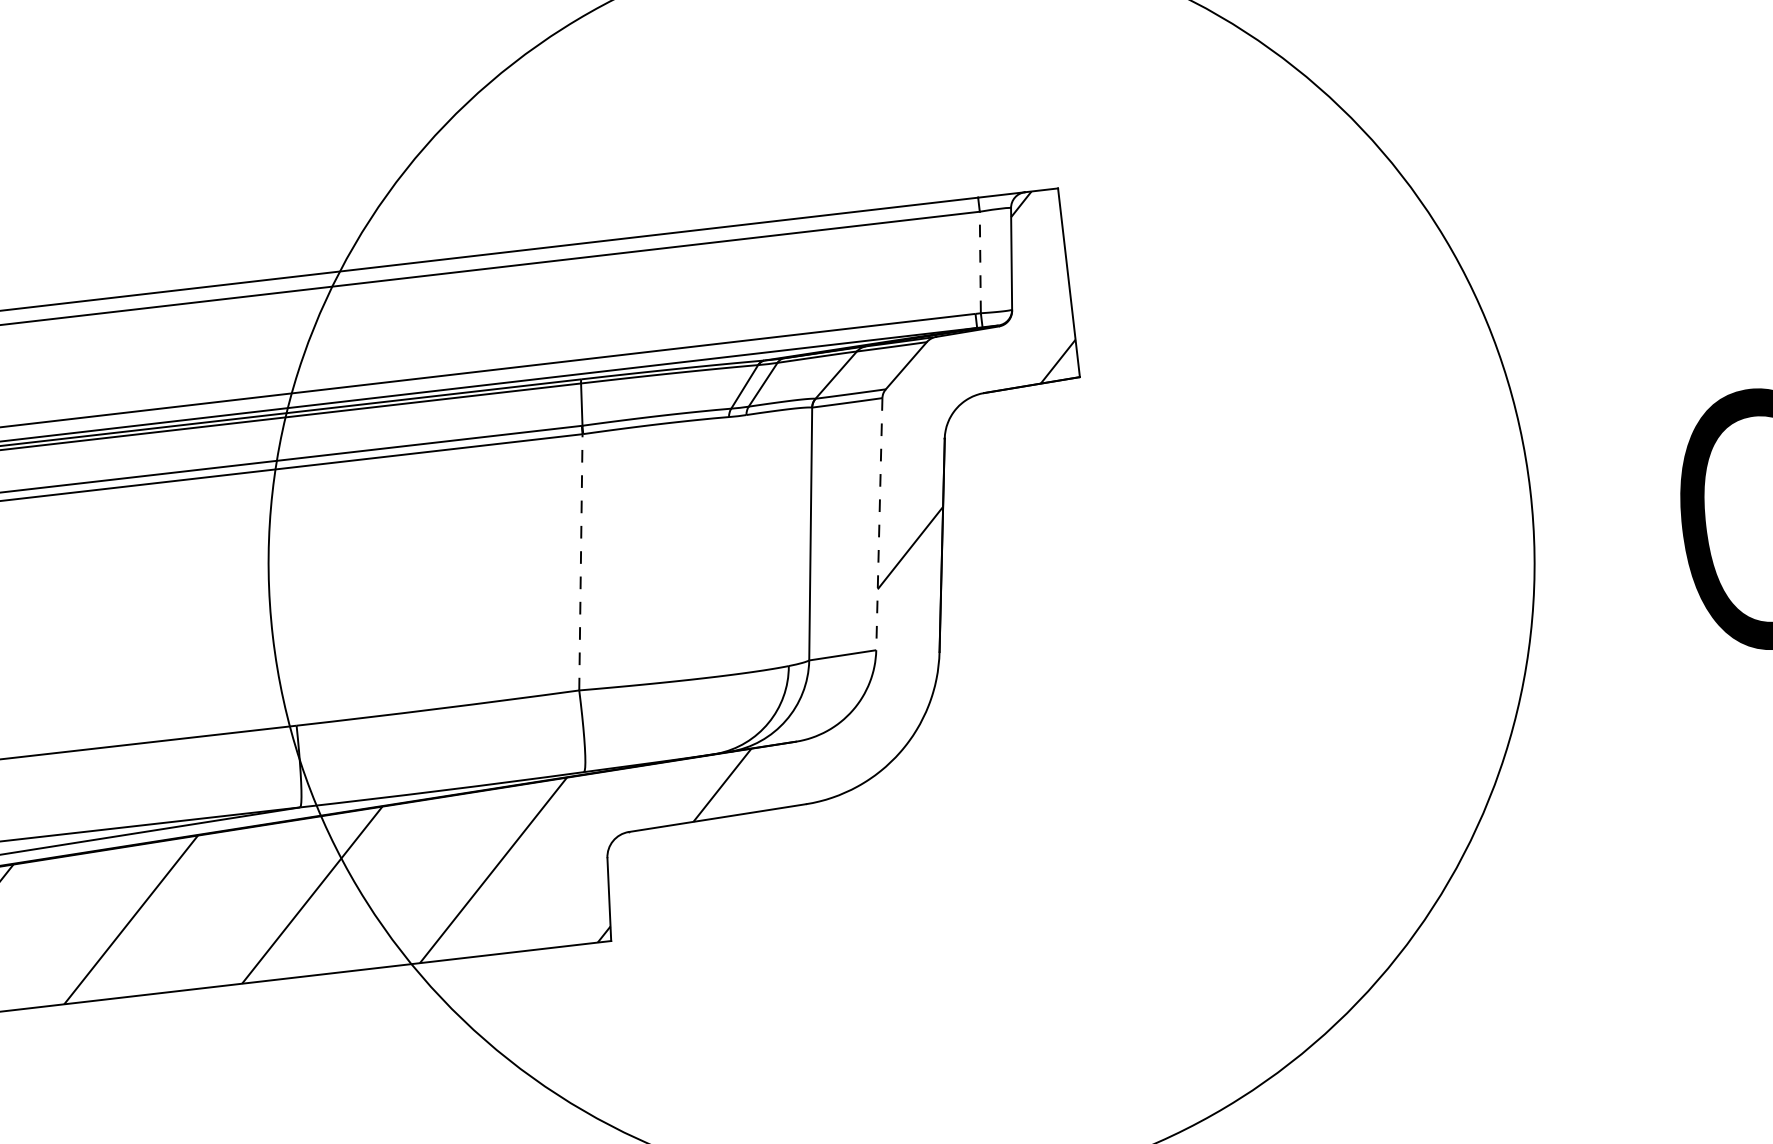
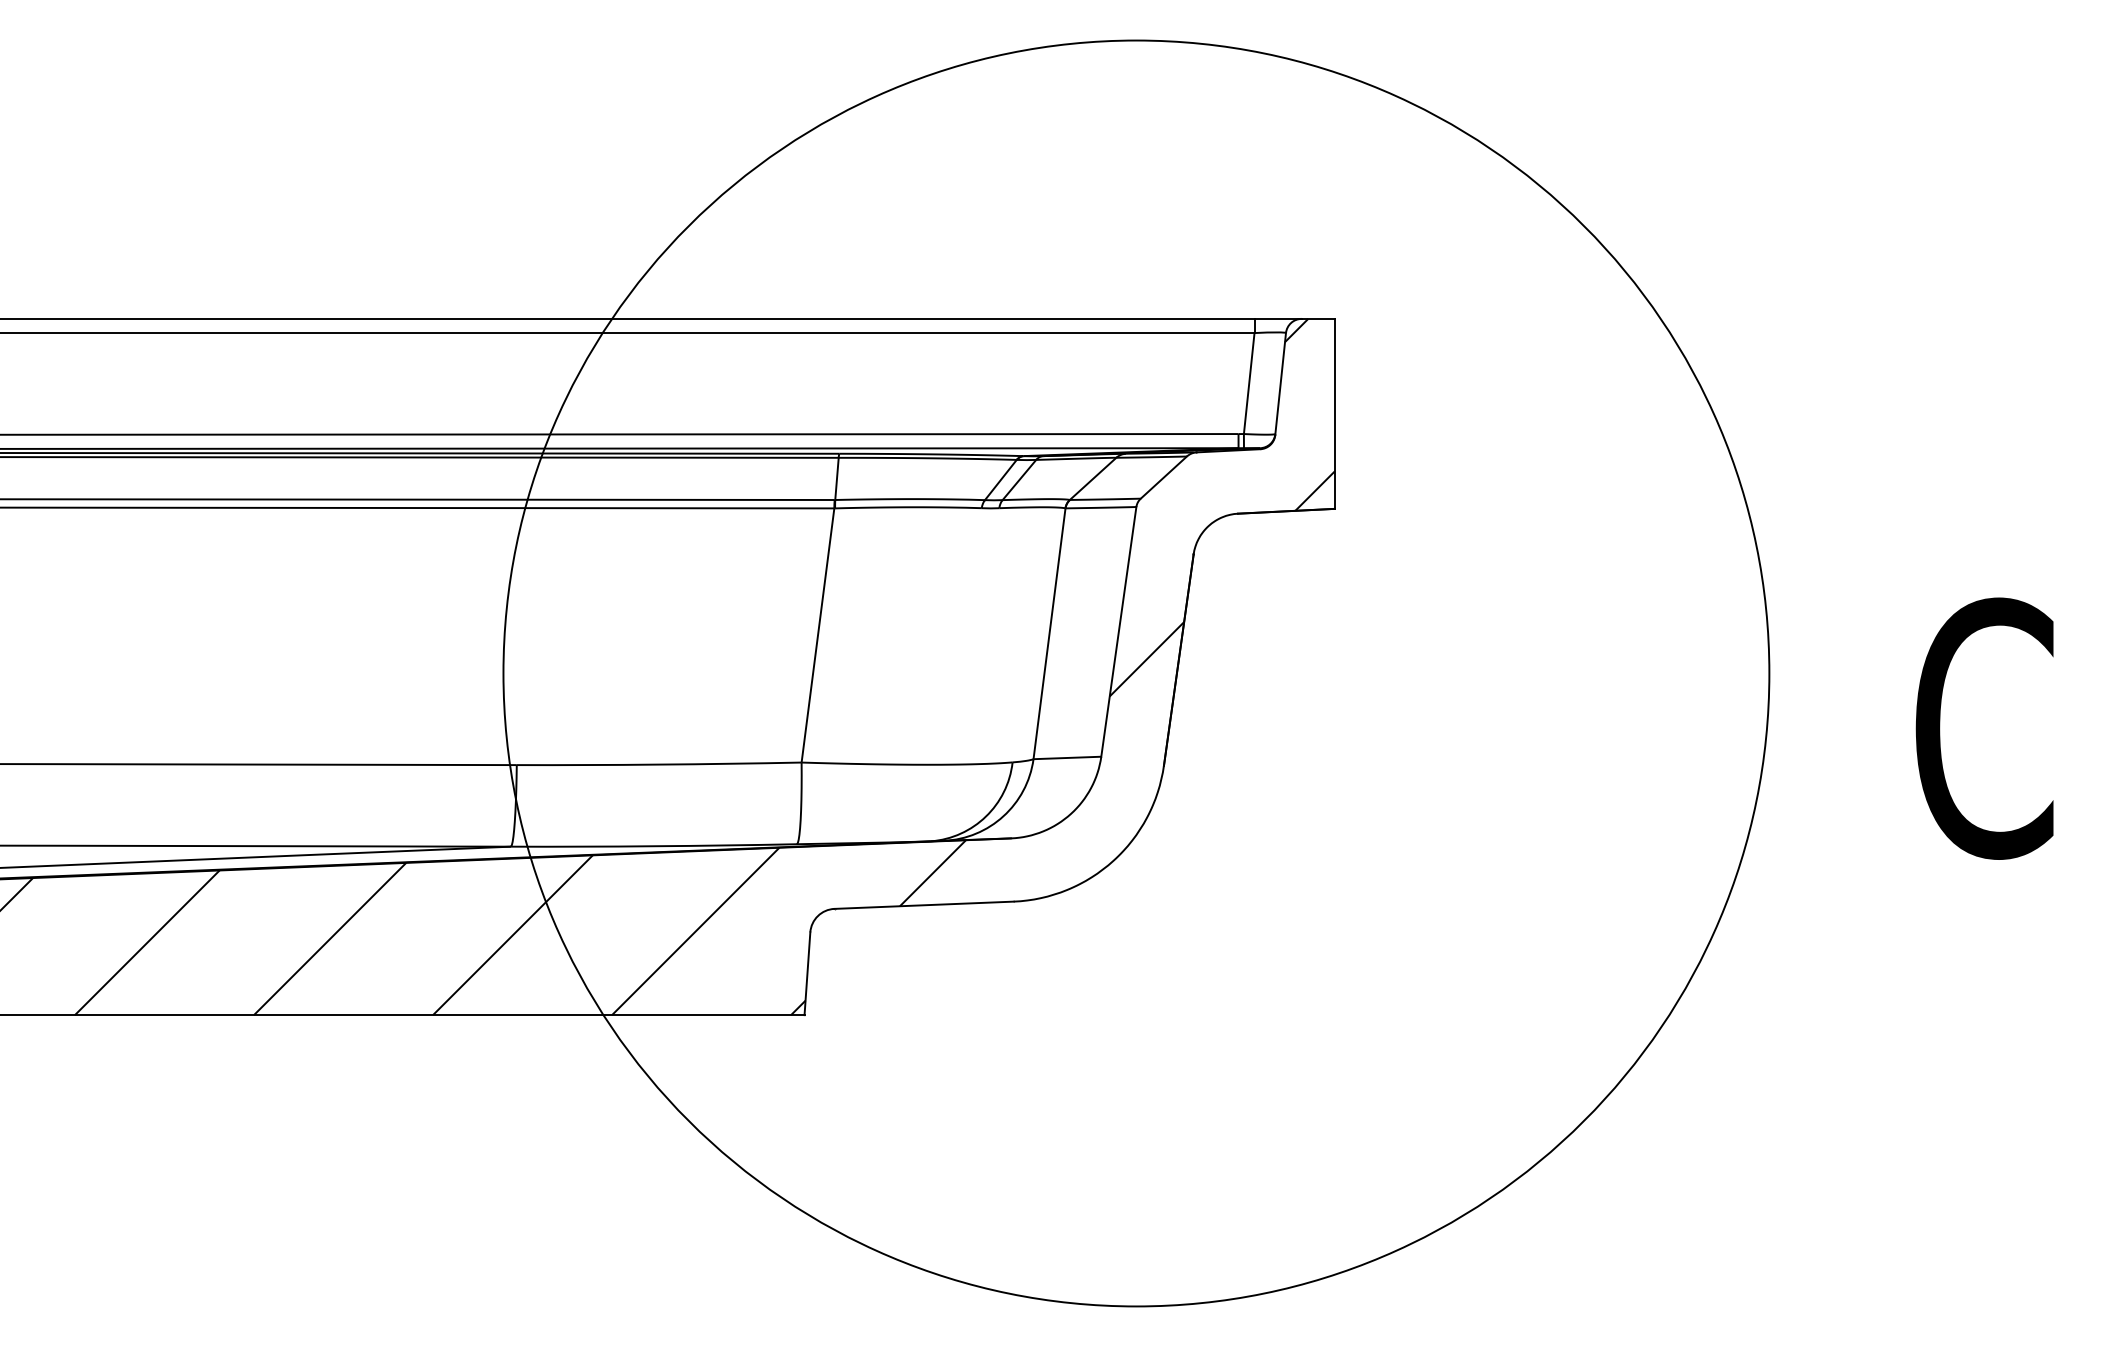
line: (980, 262) -> (1249, 383), dashed -> solid
line: (879, 524) -> (1118, 632), dashed -> solid
line: (581, 561) -> (818, 634), dashed -> solid

